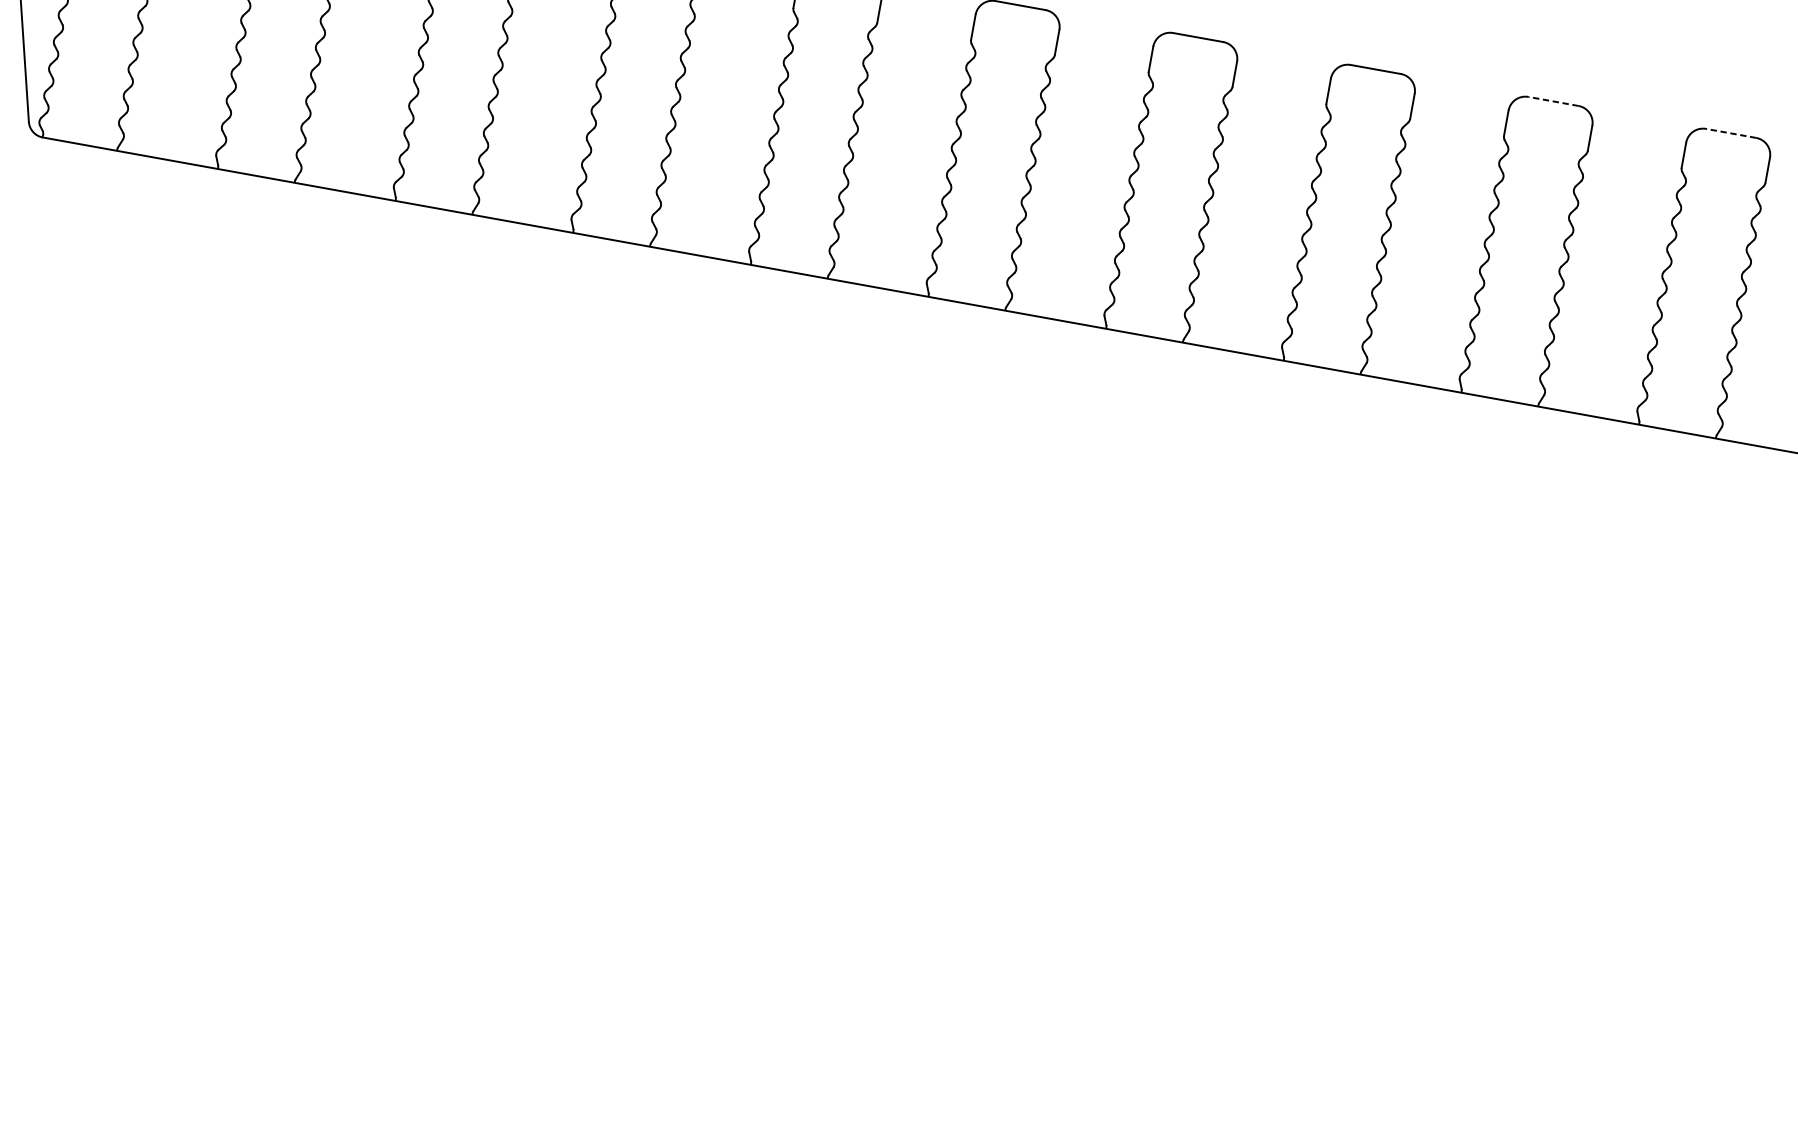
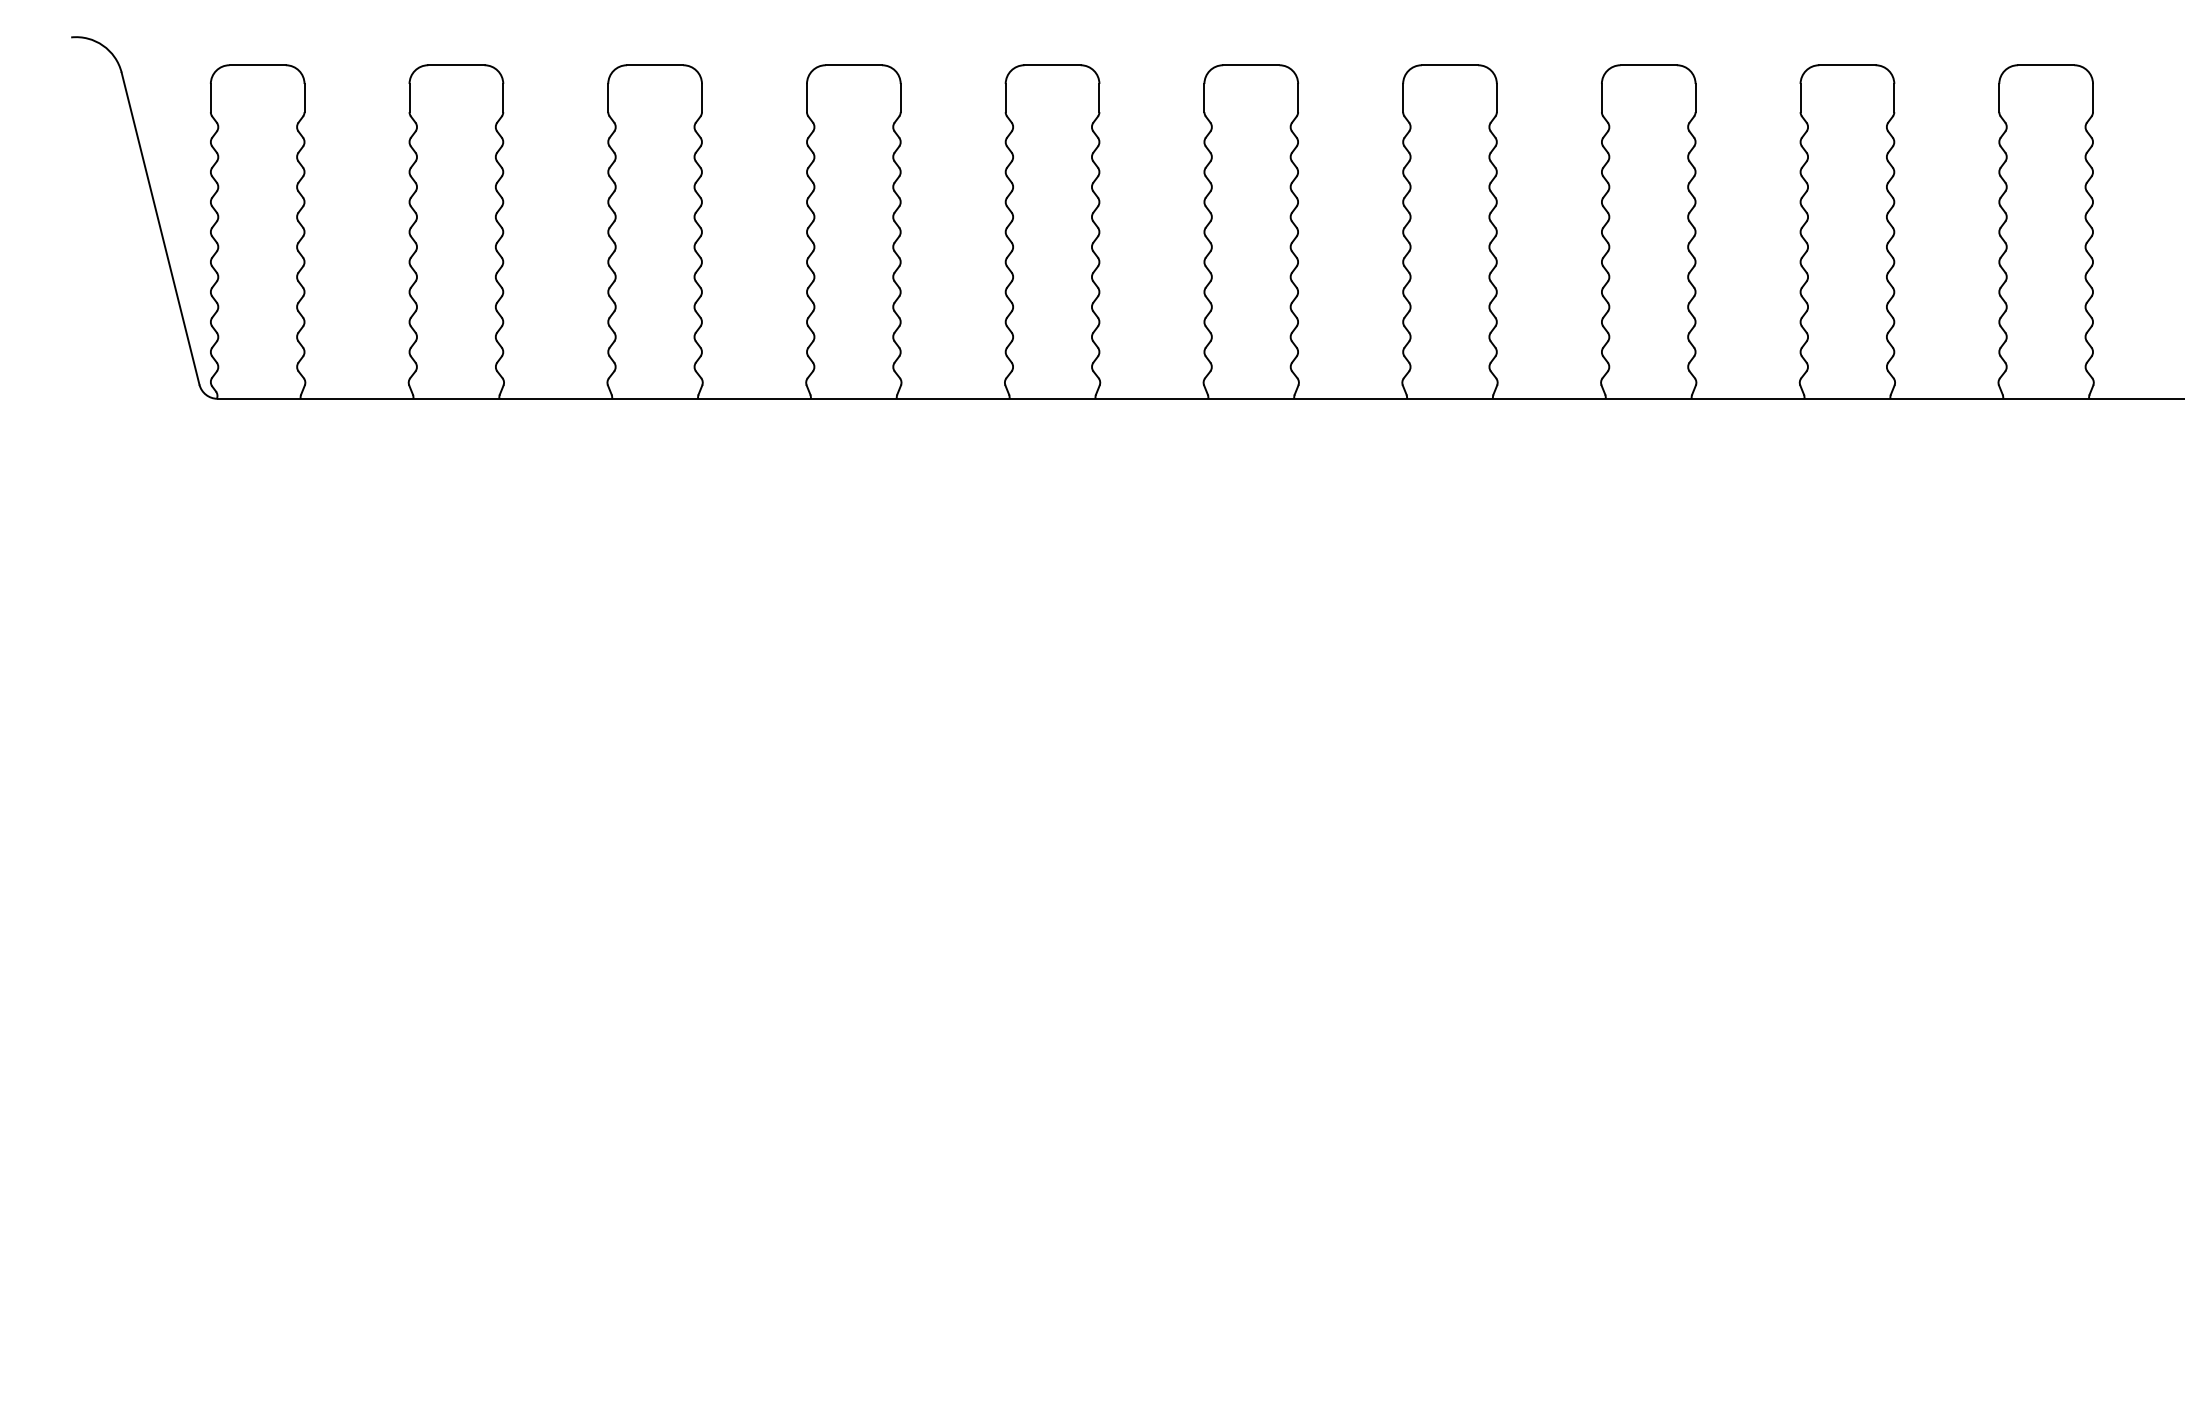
line: (1552, 101) -> (1846, 65), dashed -> solid
line: (1730, 133) -> (2045, 65), dashed -> solid

